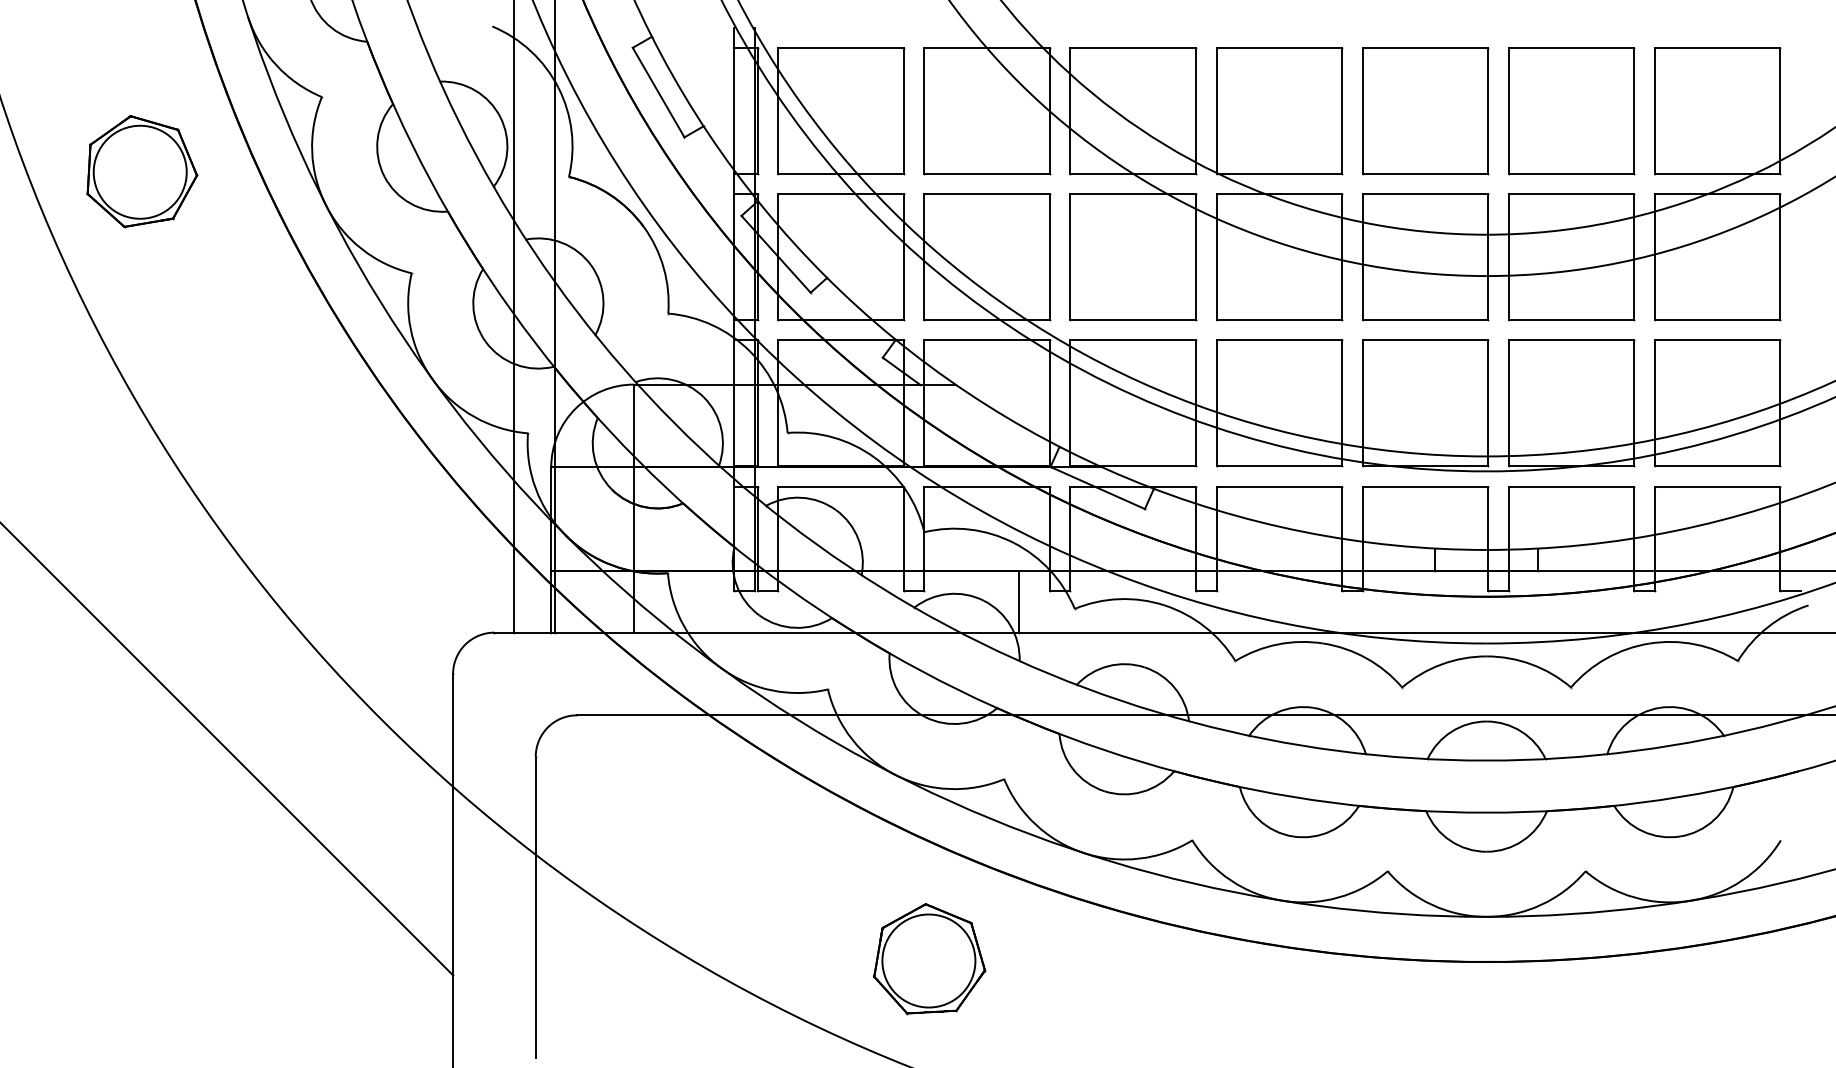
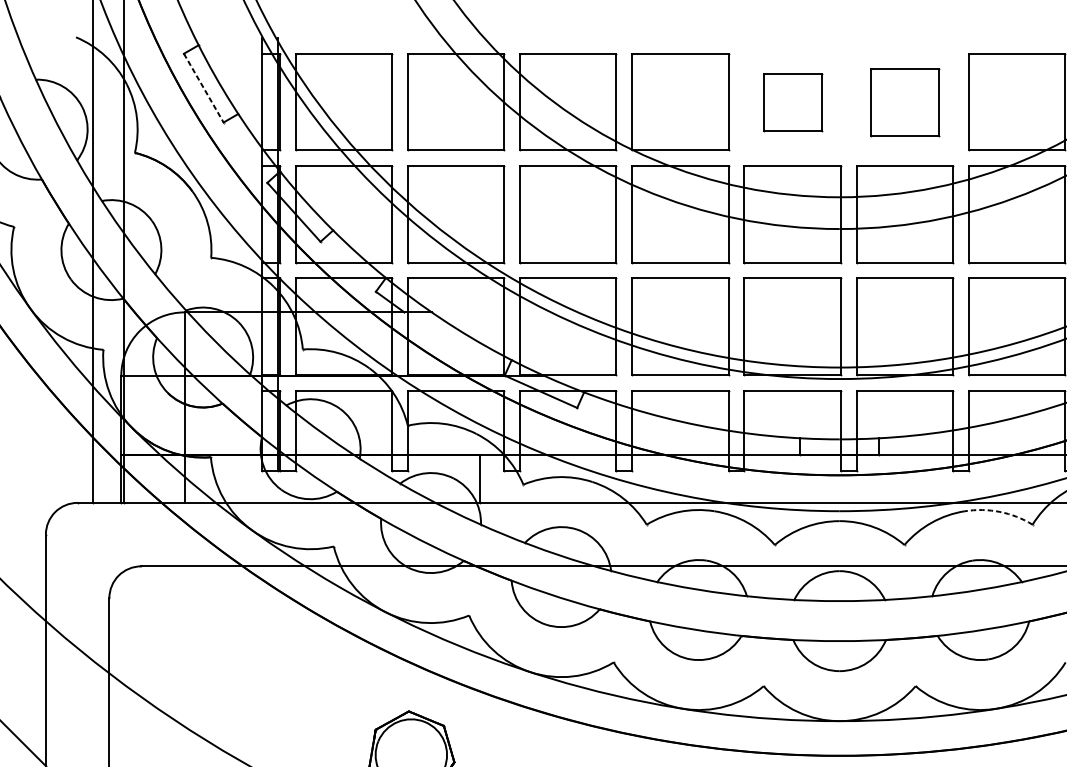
line: (658, 92) -> (203, 88), solid -> dashed
part: (1425, 111) -> (792, 102), size x0.6
part: (1571, 111) -> (904, 102), size x0.7
arc: (1695, 644) -> (1000, 511), solid -> dashed

